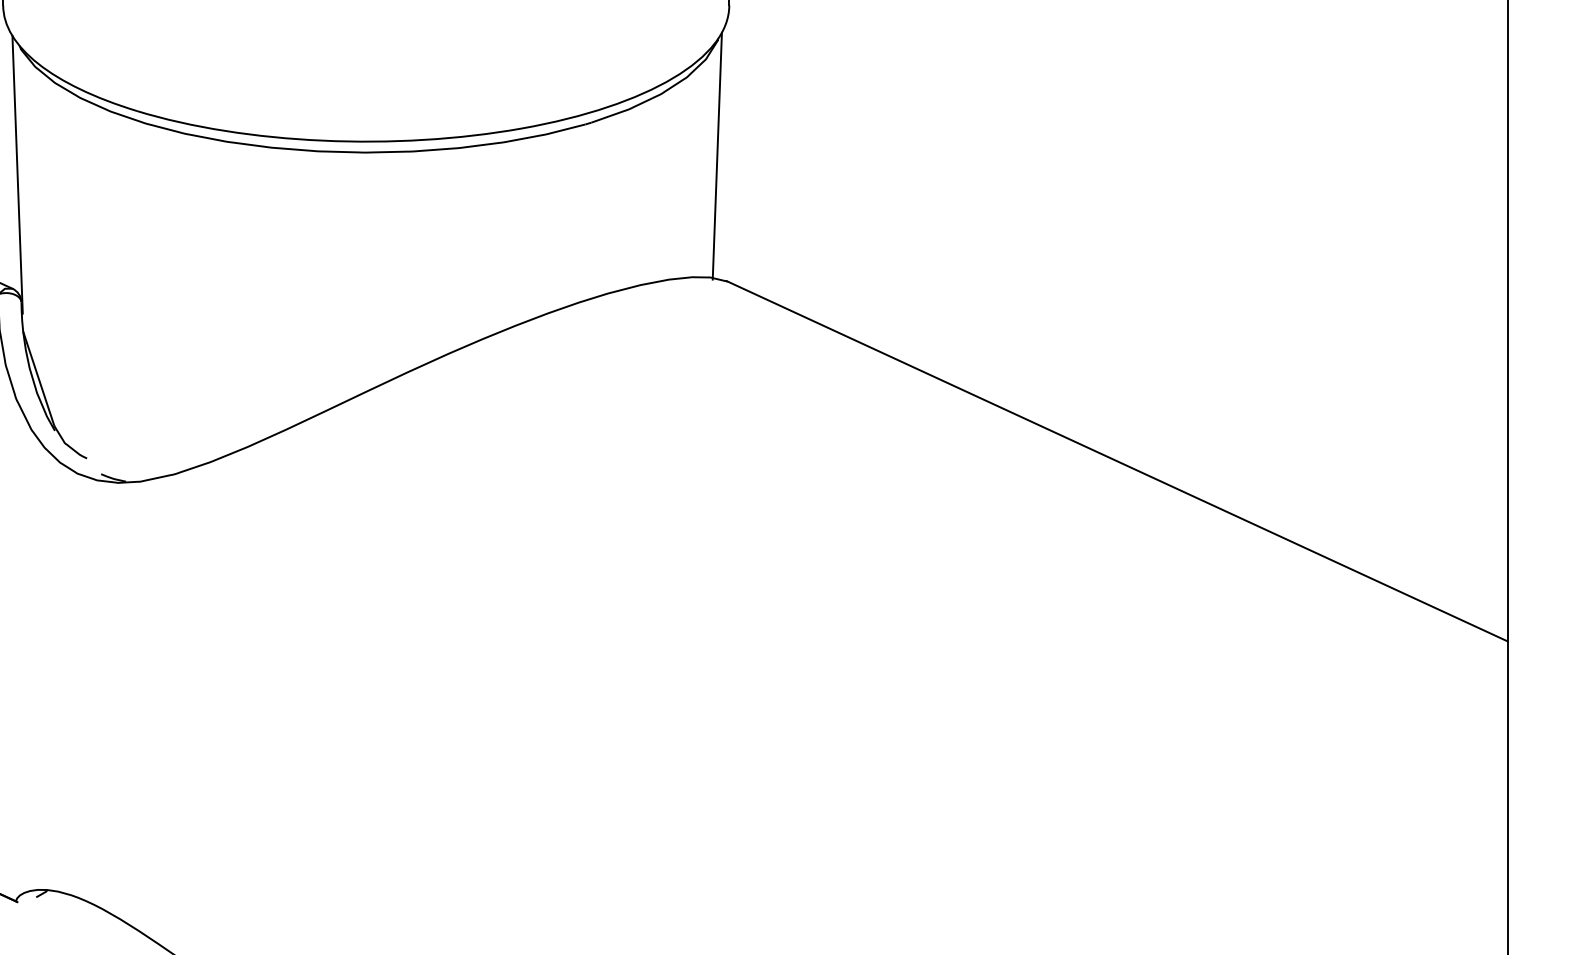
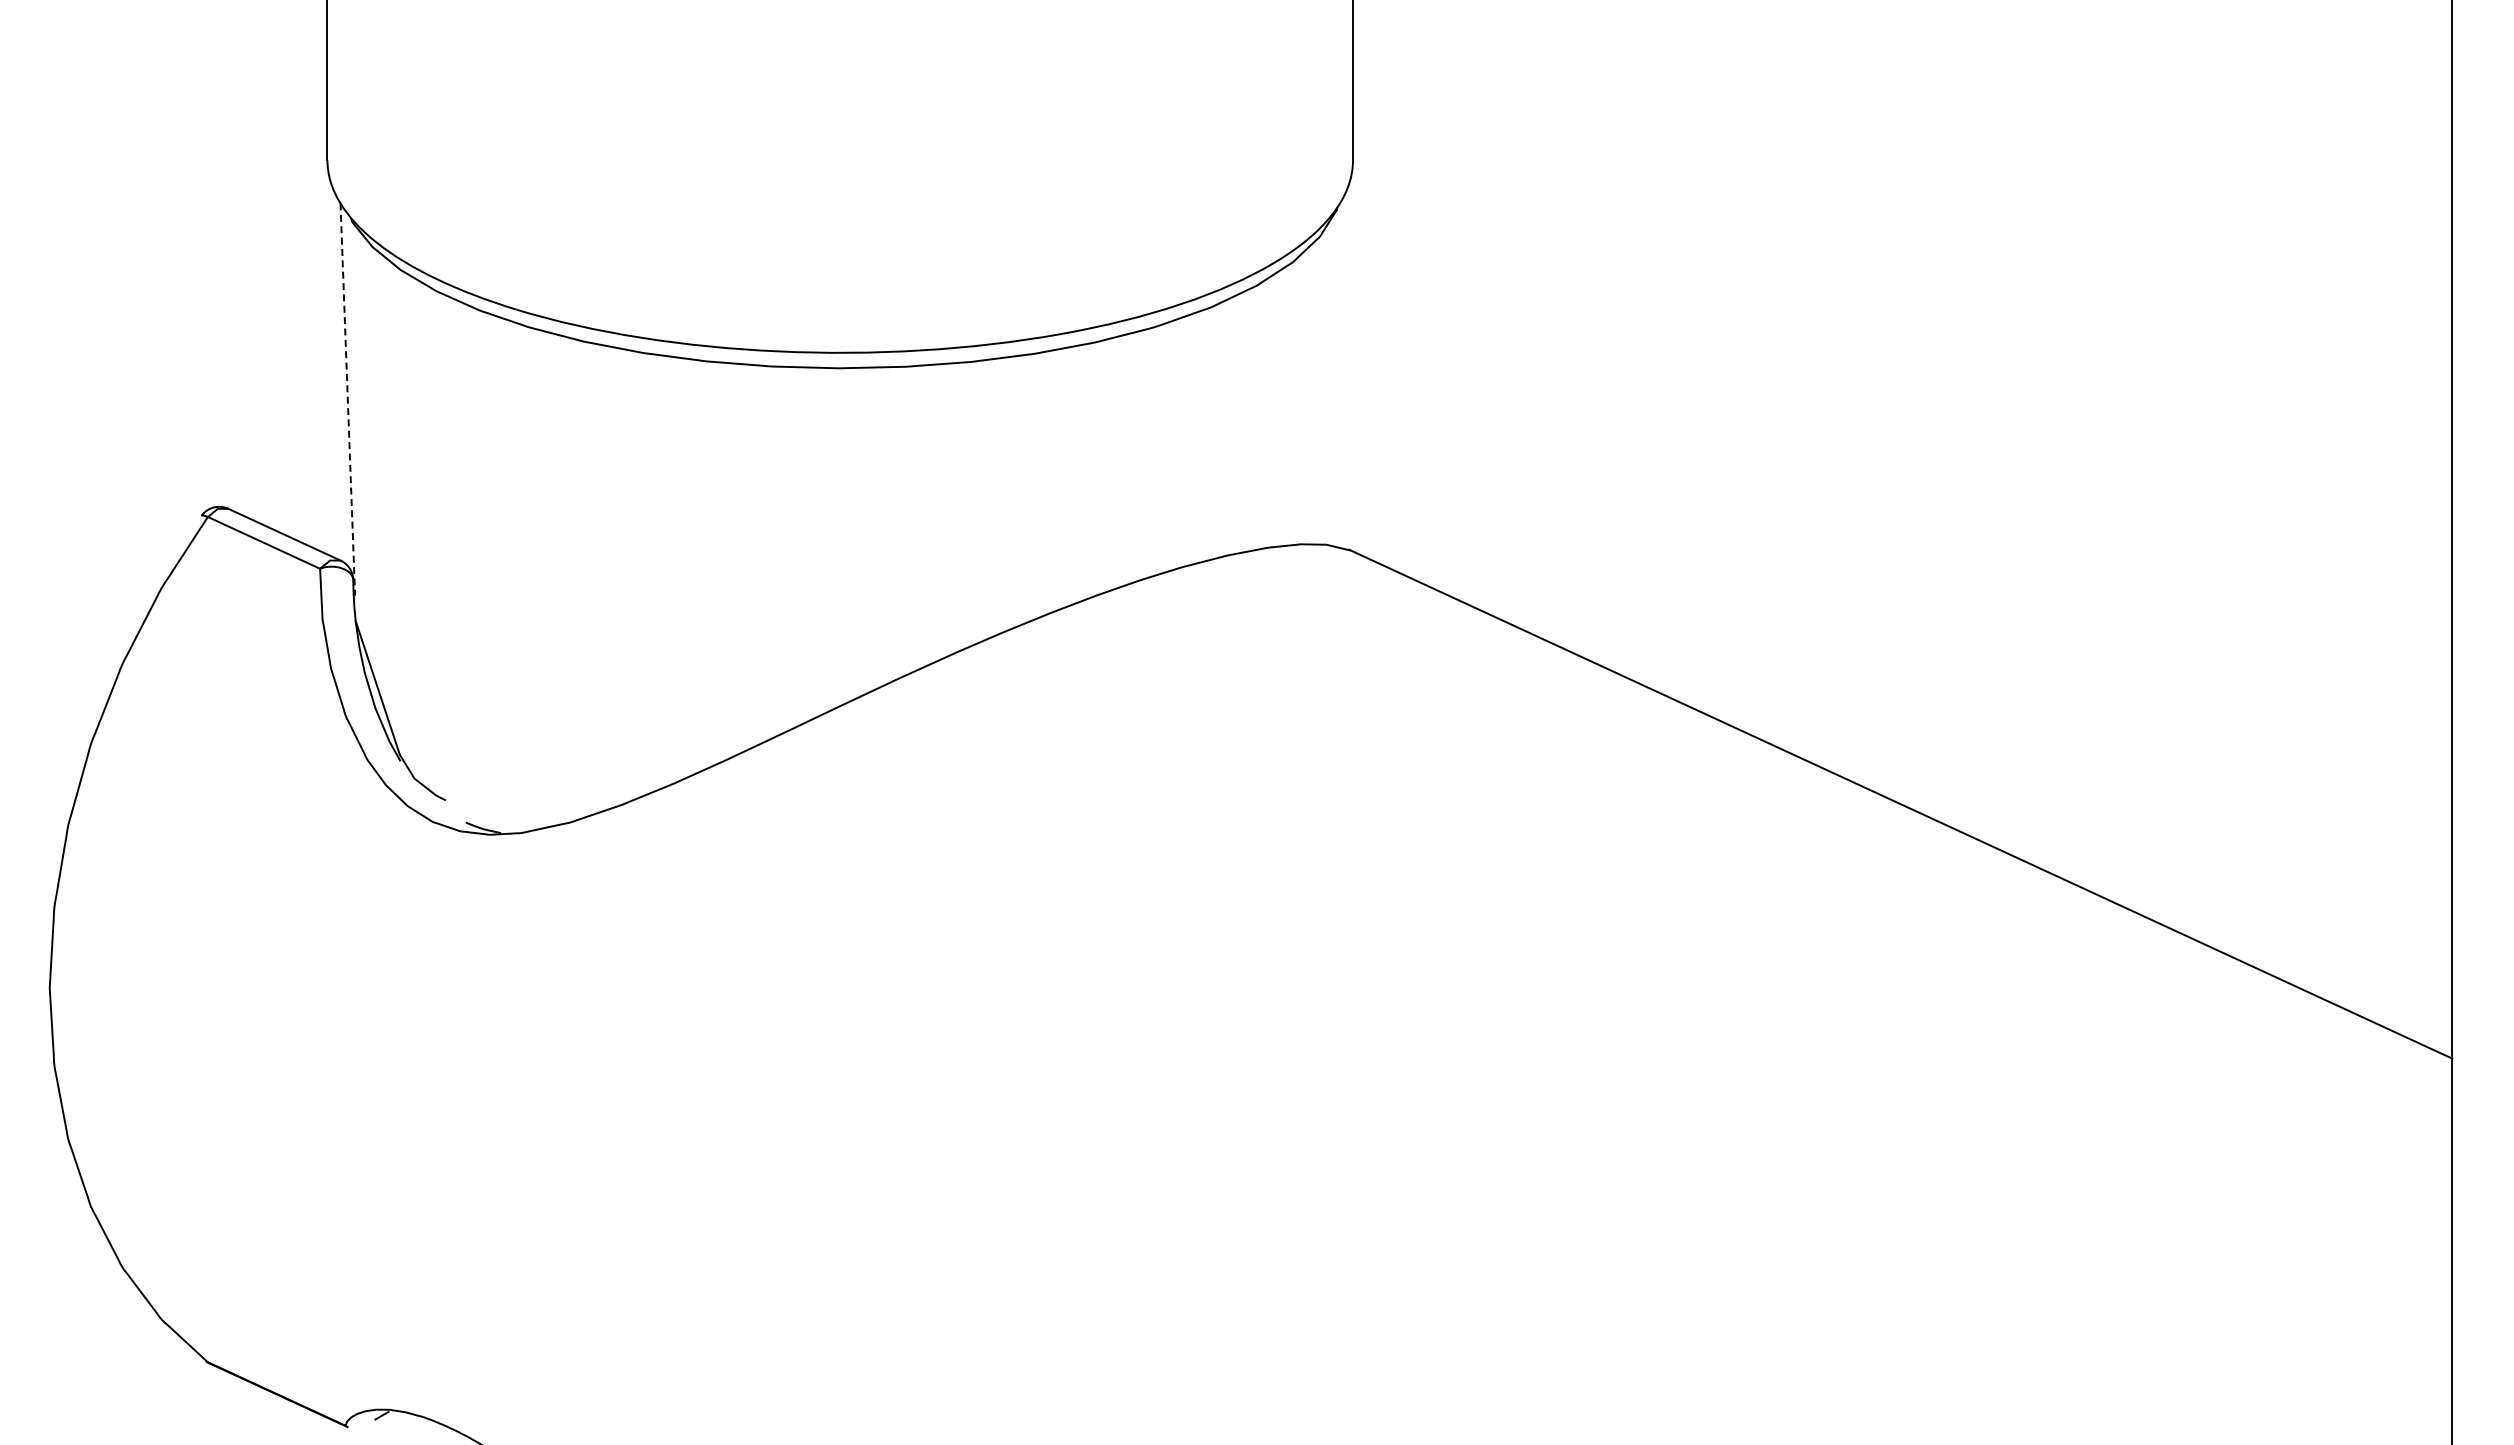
line: (716, 155) -> (1335, 372), removed
line: (17, 175) -> (347, 400), solid -> dashed

